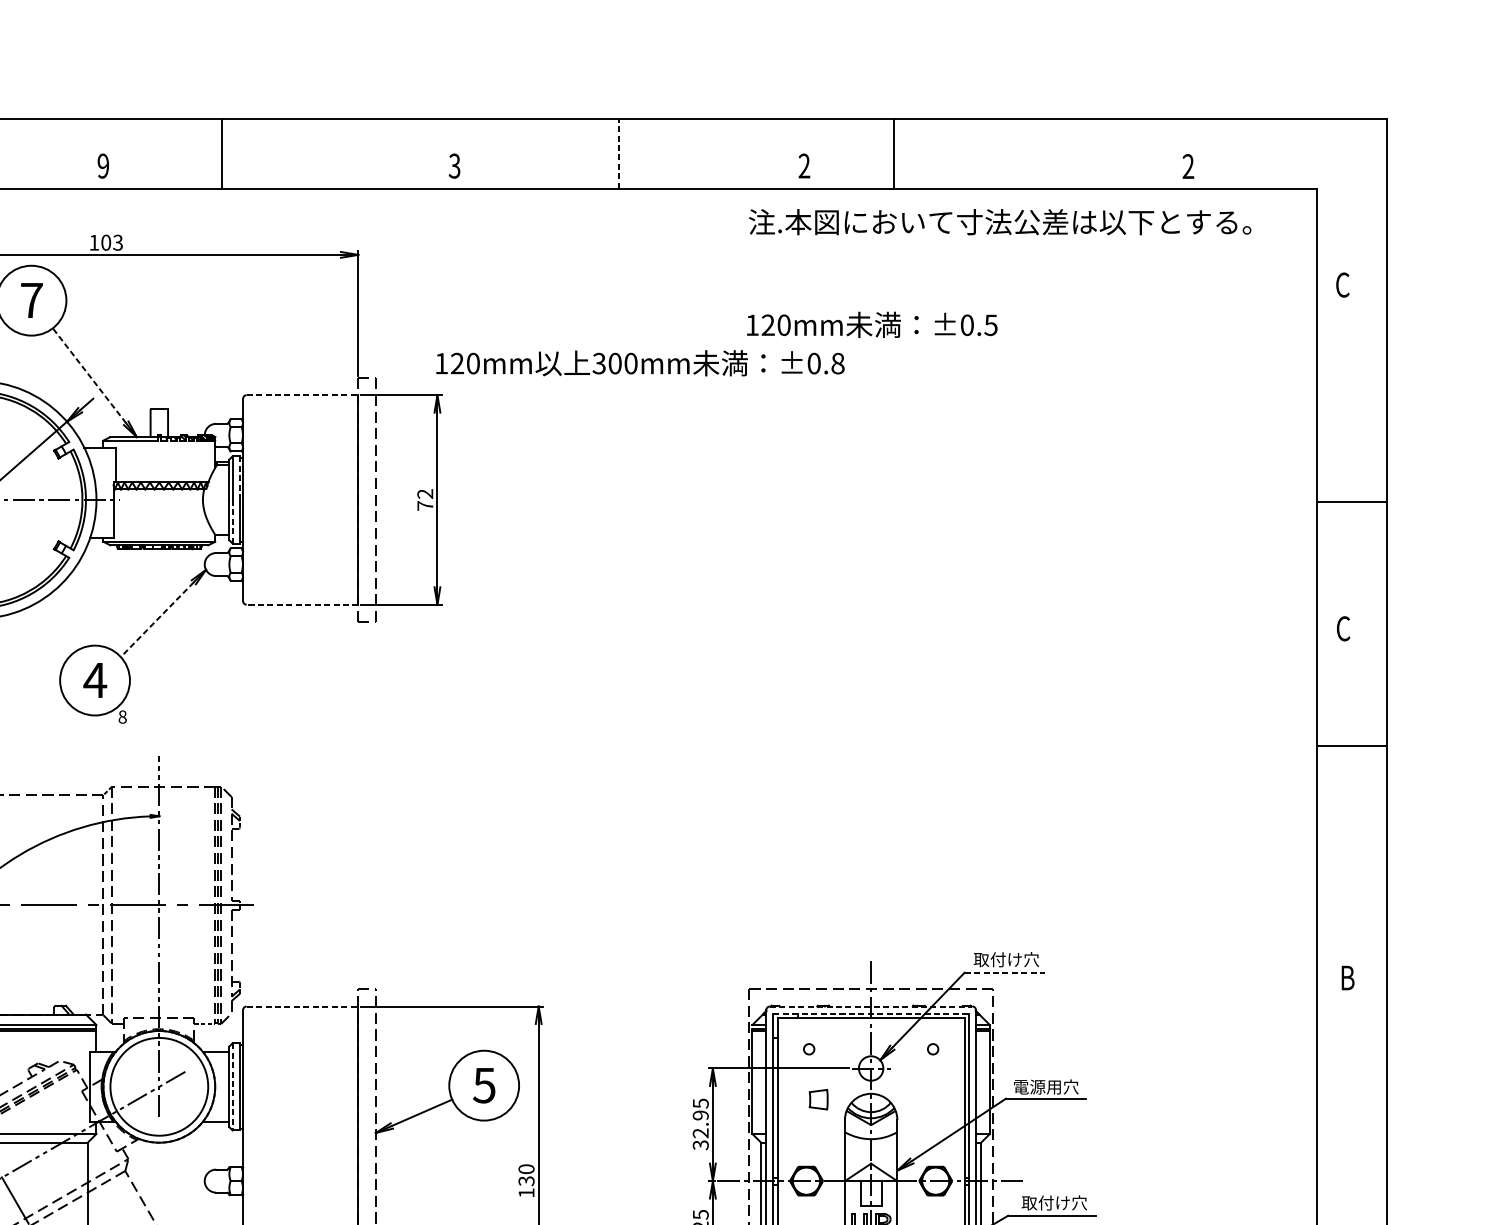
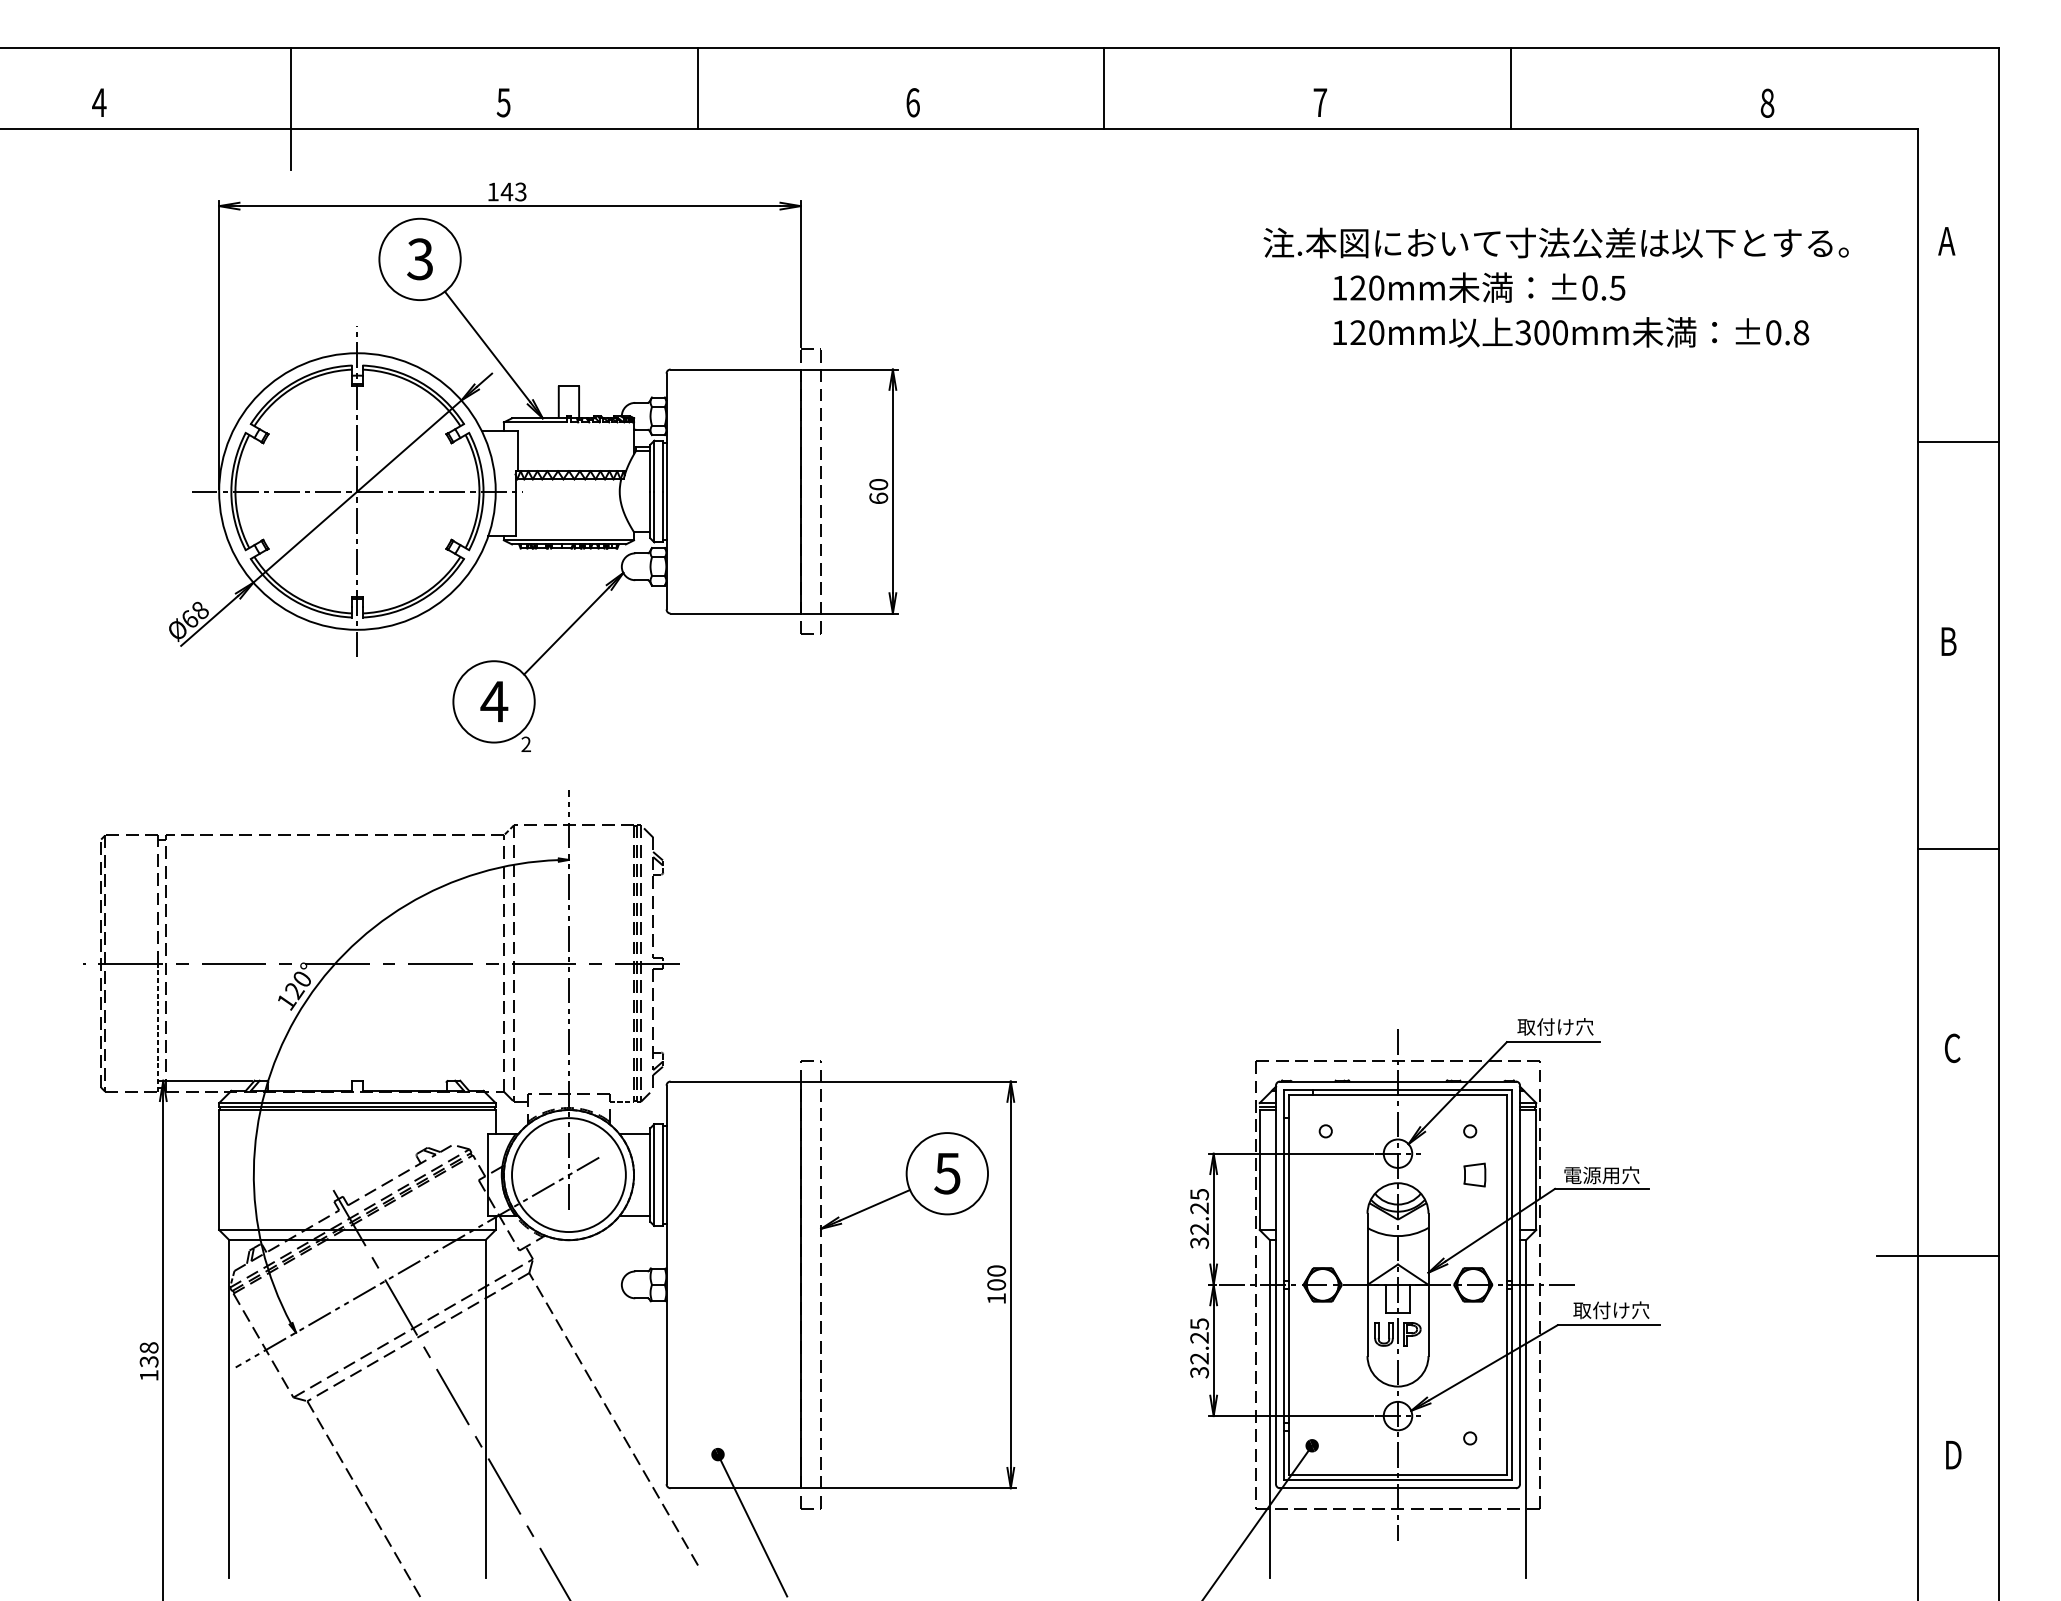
line: (221, 153) -> (697, 88), moved
line: (619, 153) -> (1104, 88), dashed -> solid
line: (893, 153) -> (1511, 88), moved
text: (103, 165) -> (503, 102), 9 -> 5
text: (454, 165) -> (912, 102), 3 -> 6
text: (804, 165) -> (1320, 102), 2 -> 7
text: (1188, 165) -> (1767, 102), 2 -> 8
text: (999, 221) -> (1555, 242), moved
text: (105, 242) -> (506, 191), 103 -> 143
text: (1342, 284) -> (1946, 240), C -> A
text: (31, 300) -> (420, 259), 7 -> 3
text: (872, 324) -> (1479, 287), moved
text: (640, 363) -> (1571, 332), moved
line: (89, 375) -> (487, 346), dashed -> solid
line: (303, 395) -> (736, 369), dashed -> solid
line: (239, 478) -> (662, 466), dashed -> solid
text: (425, 499) -> (878, 491), 72 -> 60
line: (1352, 501) -> (1958, 442), moved
line: (232, 522) -> (654, 517), dashed -> solid
line: (302, 604) -> (735, 613), dashed -> solid
line: (157, 620) -> (566, 631), dashed -> solid
text: (1343, 628) -> (1948, 641), C -> B
text: (122, 717) -> (526, 744), 8 -> 2
line: (1352, 746) -> (1958, 849), moved
line: (1004, 973) -> (1553, 1042), dashed -> solid
text: (1347, 978) -> (1952, 1048), B -> C
line: (303, 1006) -> (736, 1081), dashed -> solid
line: (871, 1006) -> (1398, 1081), dashed -> solid
line: (871, 1013) -> (1398, 1089), dashed -> solid
line: (232, 1087) -> (654, 1175), dashed -> solid
part: (818, 1099) -> (1474, 1174), moved
text: (700, 1115) -> (1199, 1208), 32.95 -> 32.25
line: (1335, 1155) -> (1938, 1255), added
text: (526, 1180) -> (996, 1284), 130 -> 100

